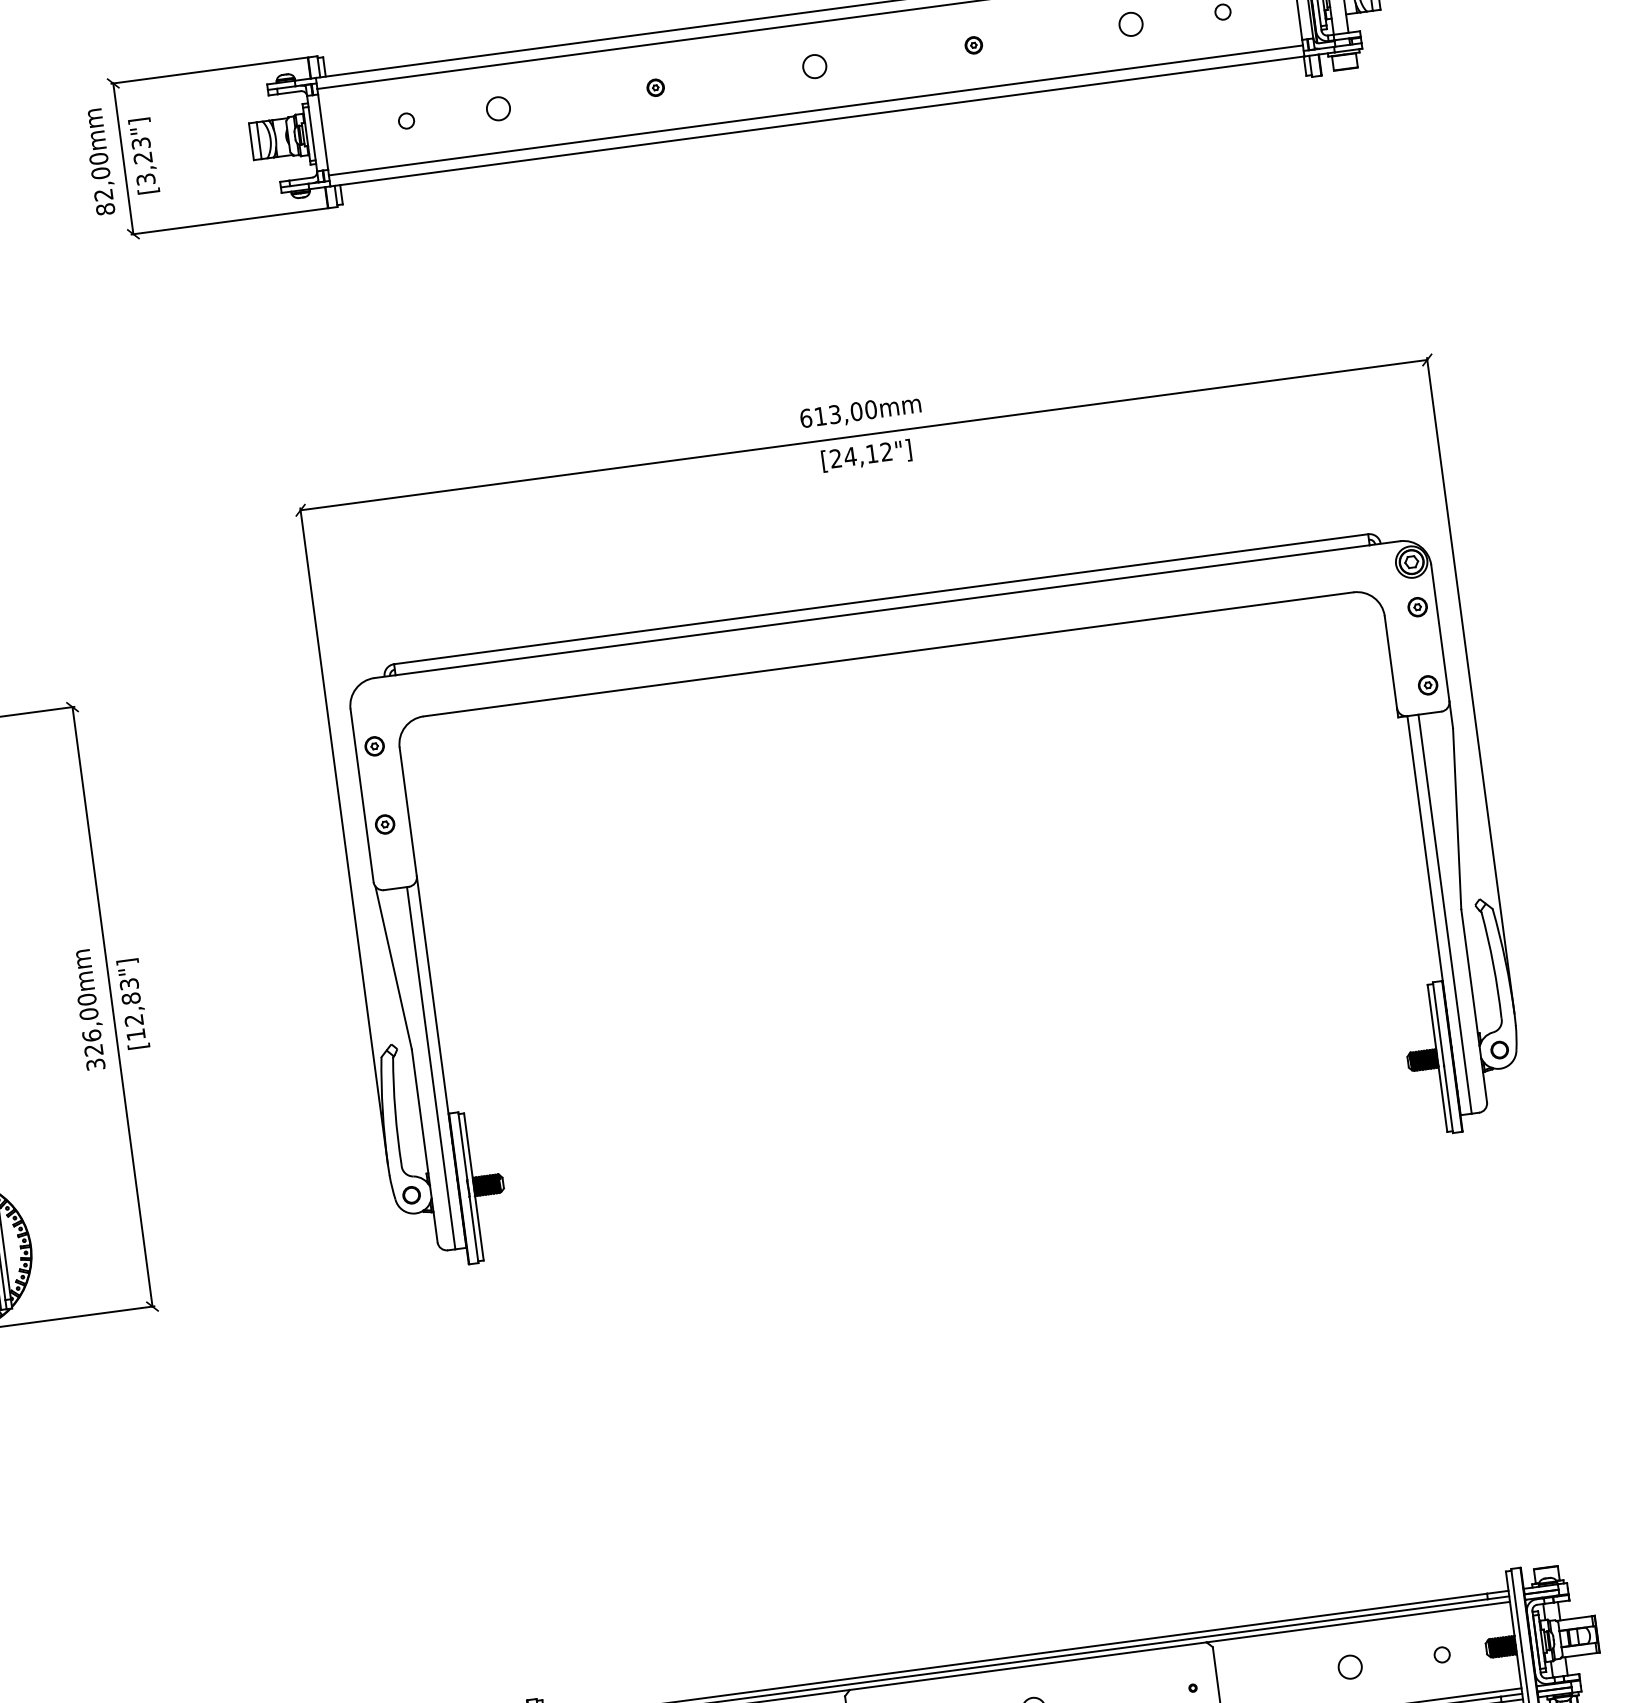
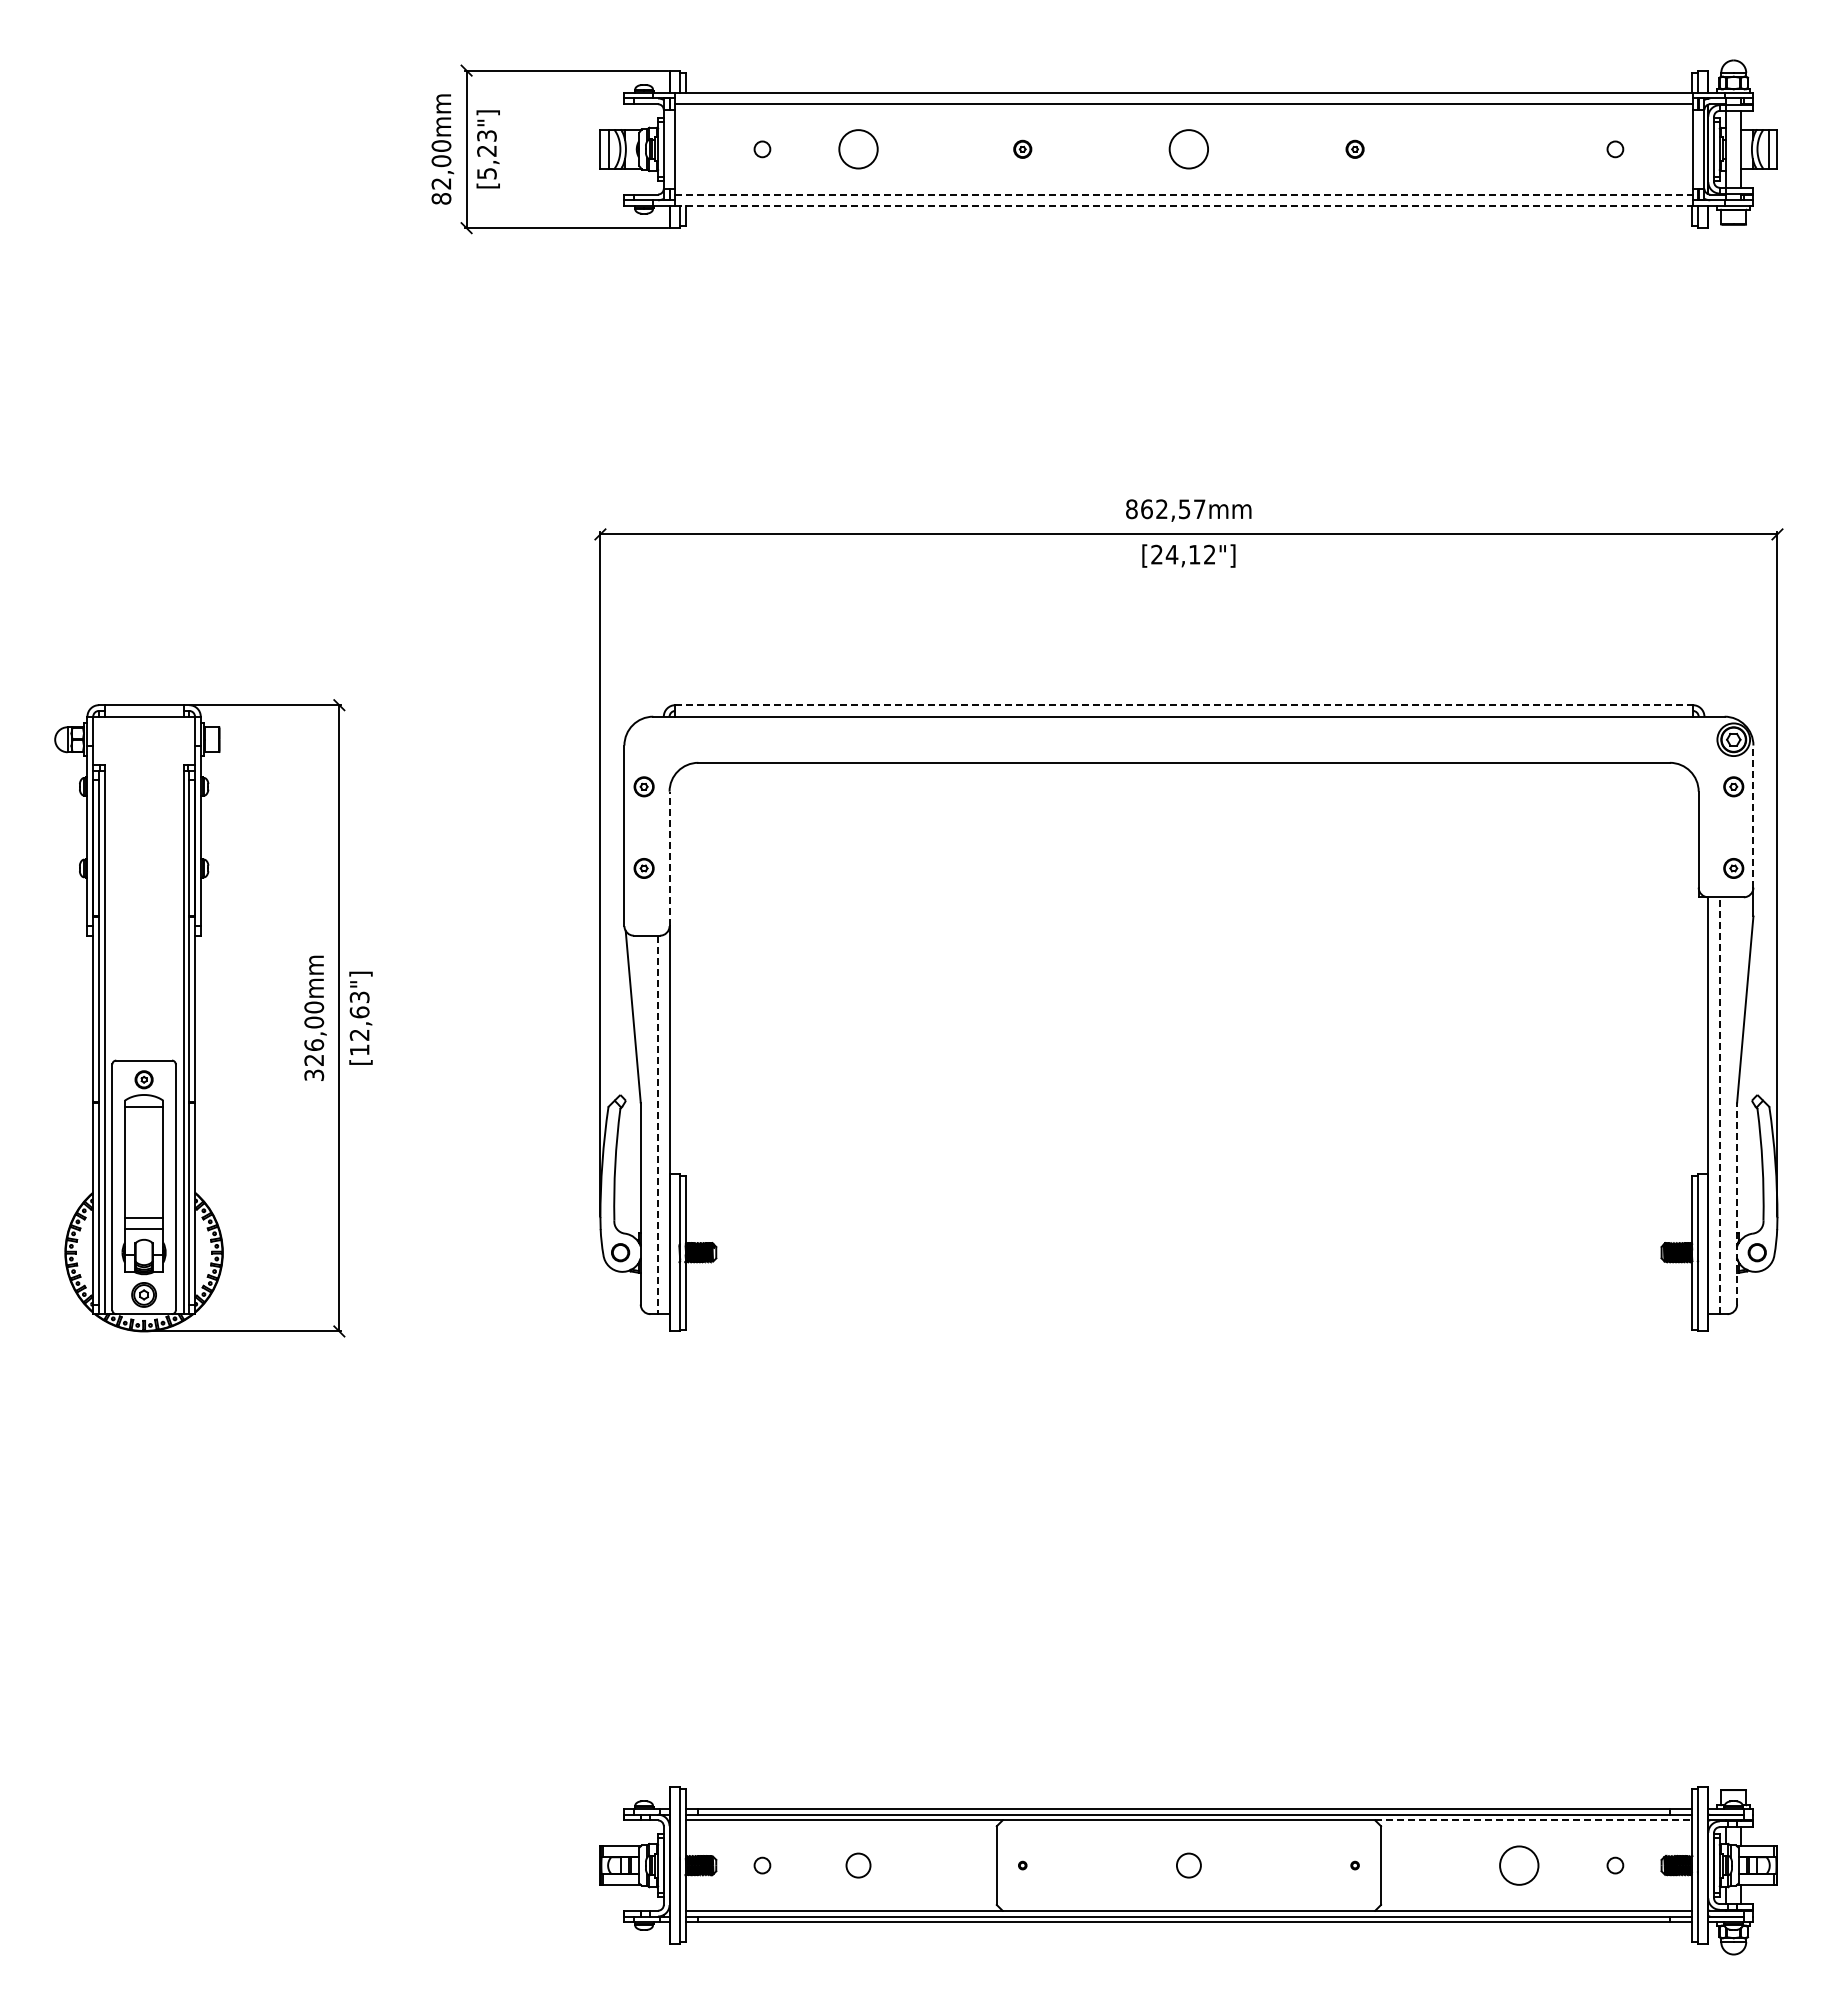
circle: (1131, 24) -> (1519, 149), removed
circle: (814, 66) -> (1188, 149), size x1.6
circle: (498, 108) -> (858, 149), size x1.6
line: (816, 110) -> (1184, 194), solid -> dashed
line: (817, 121) -> (1184, 206), solid -> dashed
text: (145, 179) -> (486, 173), [3,23"] -> [5,23"]
text: (838, 414) -> (1165, 509), 613,00mm -> 862,57mm
line: (881, 599) -> (1184, 705), solid -> dashed
line: (1440, 633) -> (1753, 816), solid -> dashed
line: (408, 811) -> (669, 858), solid -> dashed
line: (1444, 914) -> (1719, 1105), solid -> dashed
text: (131, 998) -> (359, 1012), [12,83"] -> [12,63"]
line: (1474, 1005) -> (1737, 1203), solid -> dashed
line: (431, 1068) -> (658, 1125), solid -> dashed
line: (1358, 1622) -> (1534, 1820), solid -> dashed
circle: (1350, 1667) -> (1519, 1865), size x1.6

